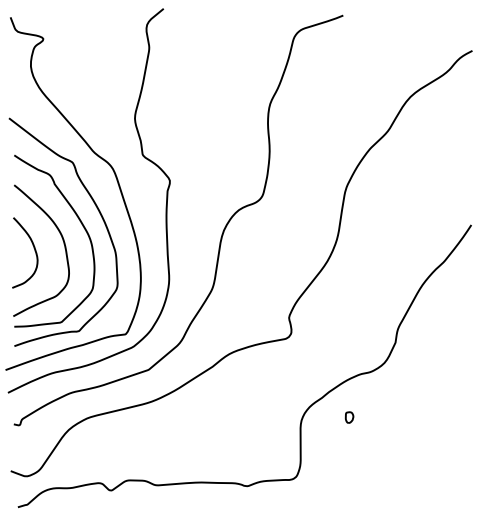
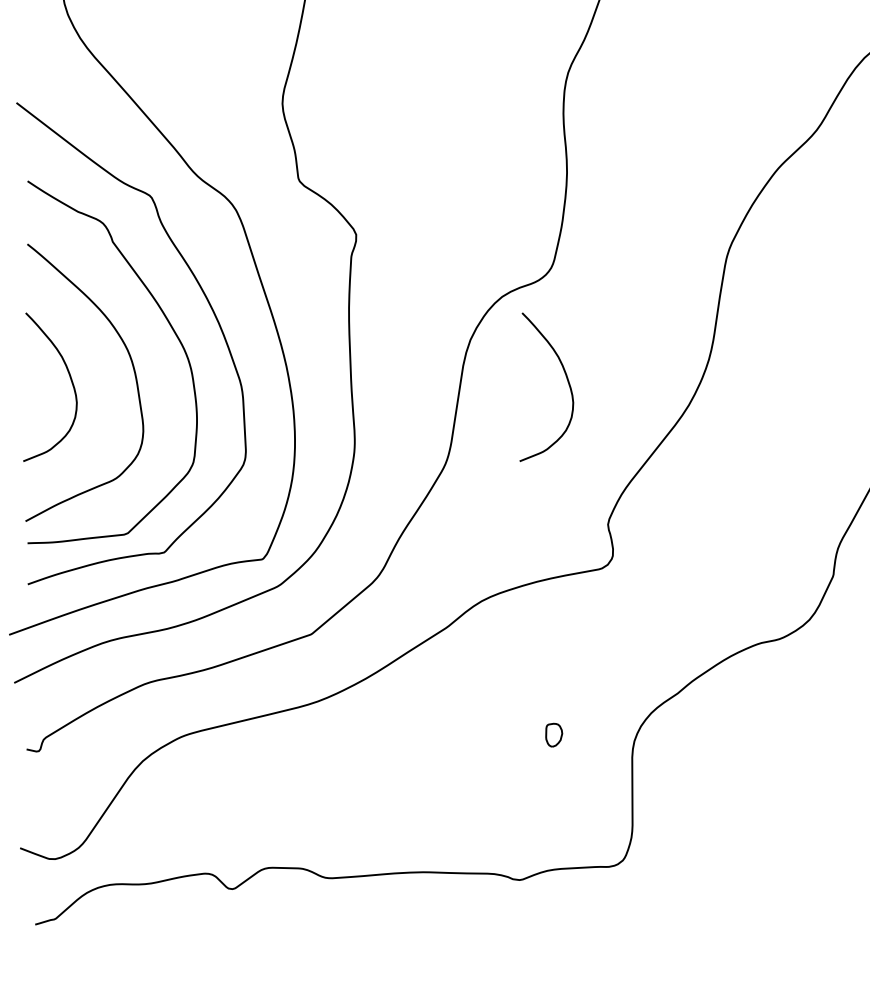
curve: (268, 248) -> (564, 377), added
part: (349, 417) -> (553, 734), moved

